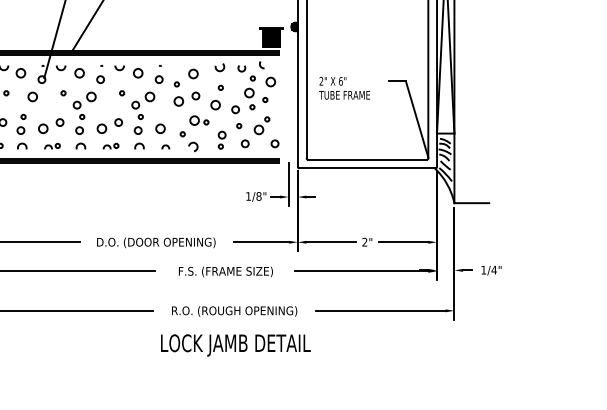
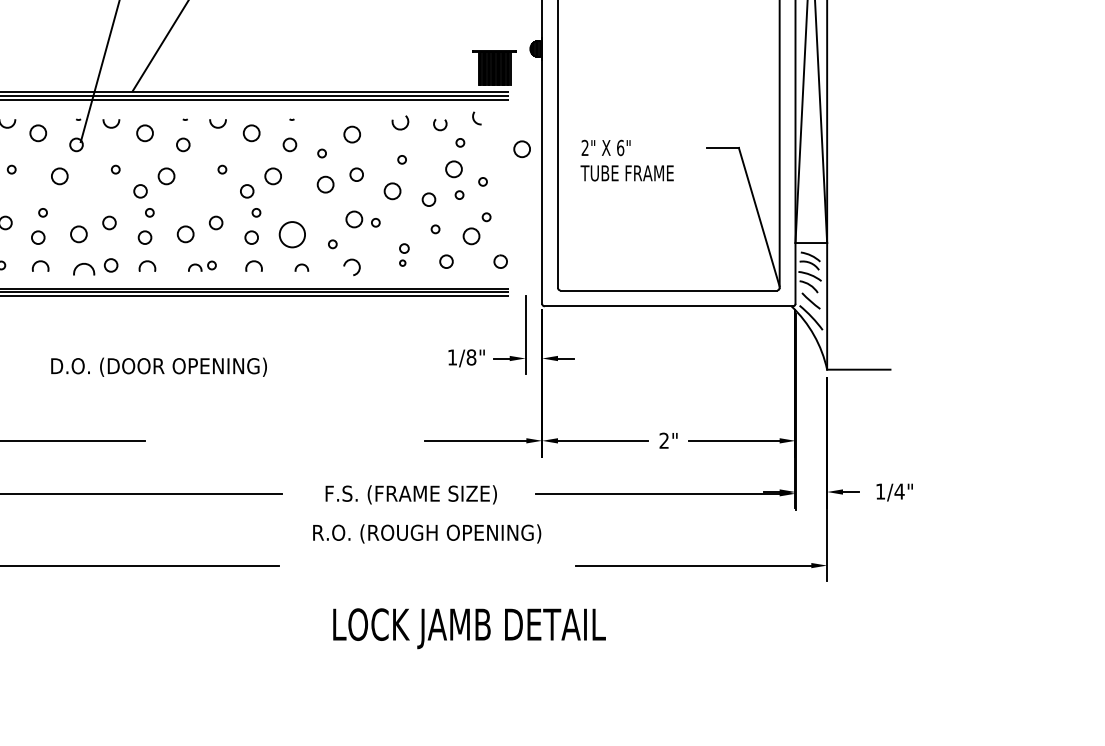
circle: (270, 81) -> (521, 148), moved
circle: (160, 128) -> (292, 233), size x1.6
part: (221, 139) -> (403, 253), size x0.7
part: (52, 145) -> (95, 264), size x1.6
text: (156, 242) -> (159, 366), moved
text: (234, 311) -> (426, 534), moved
text: (235, 345) -> (468, 628), moved

